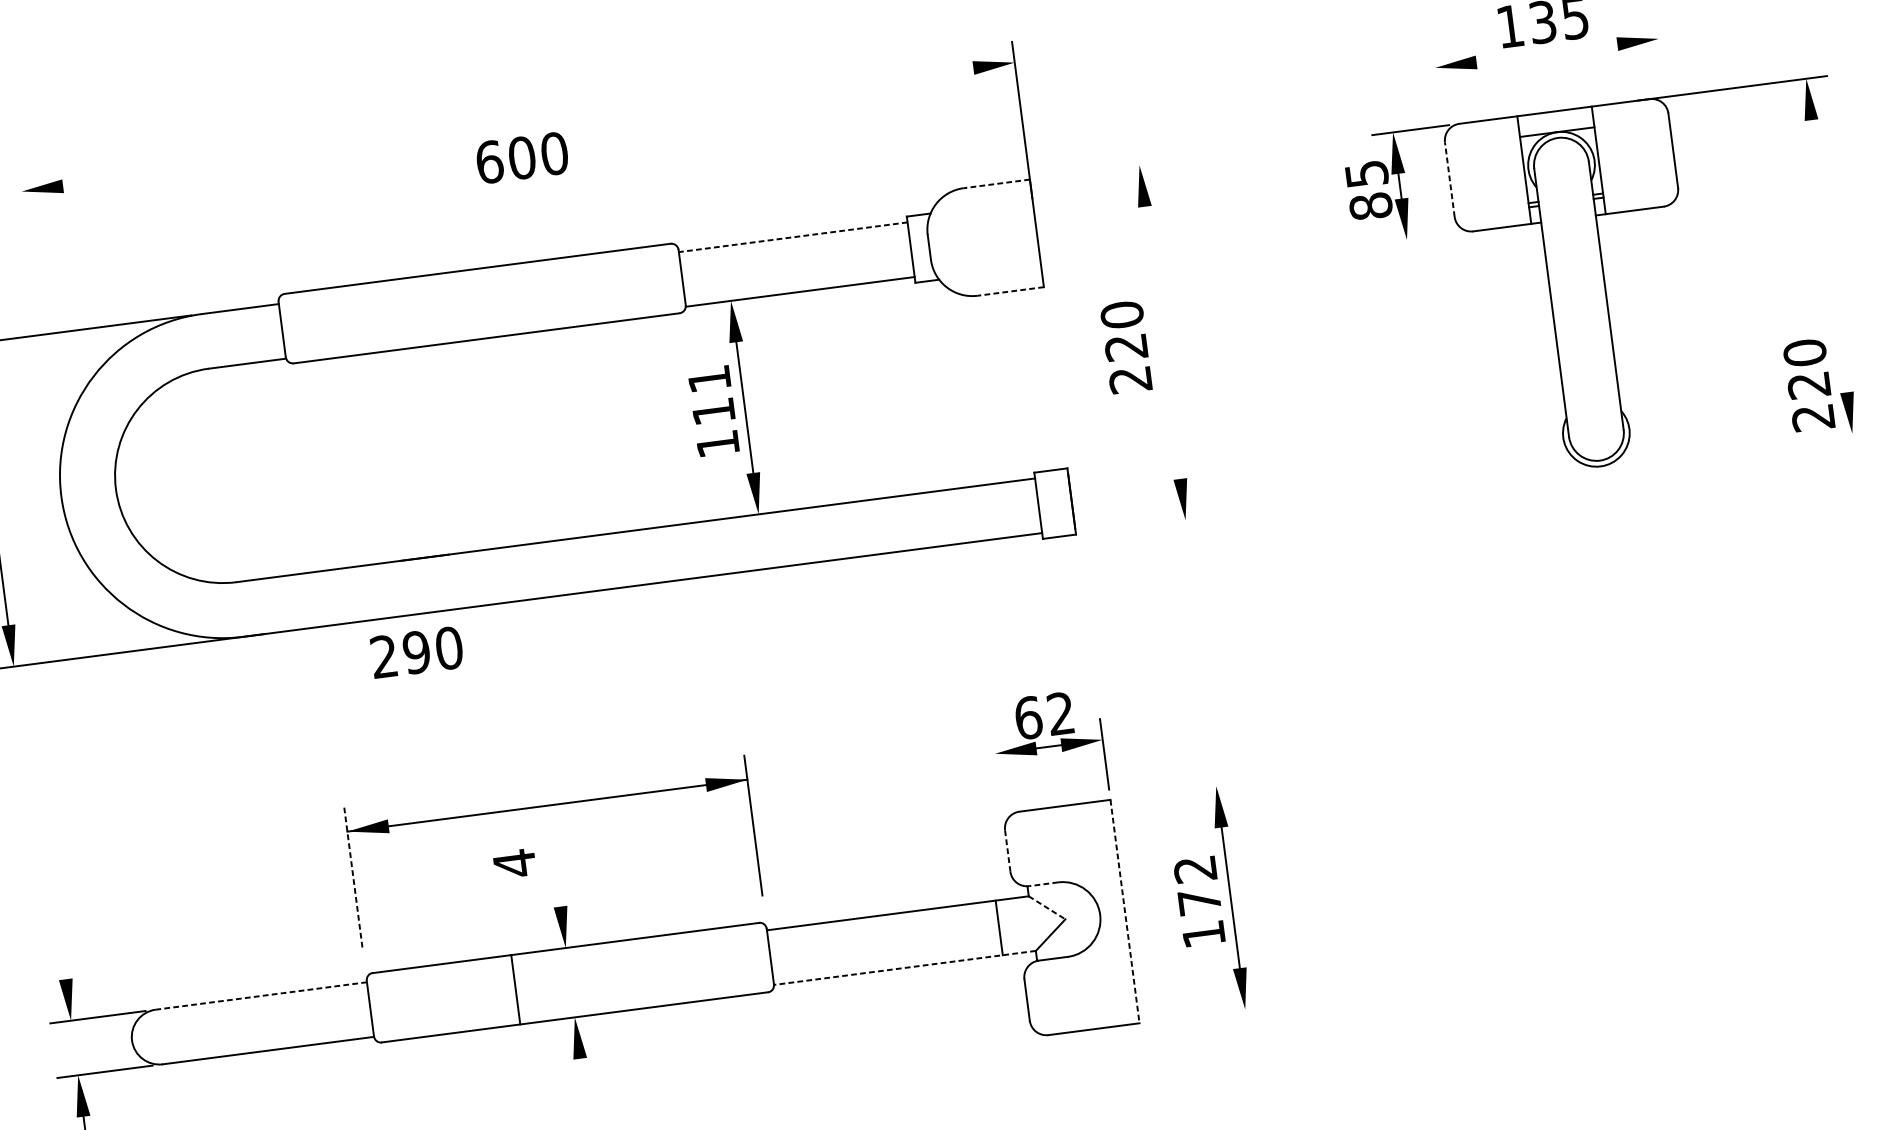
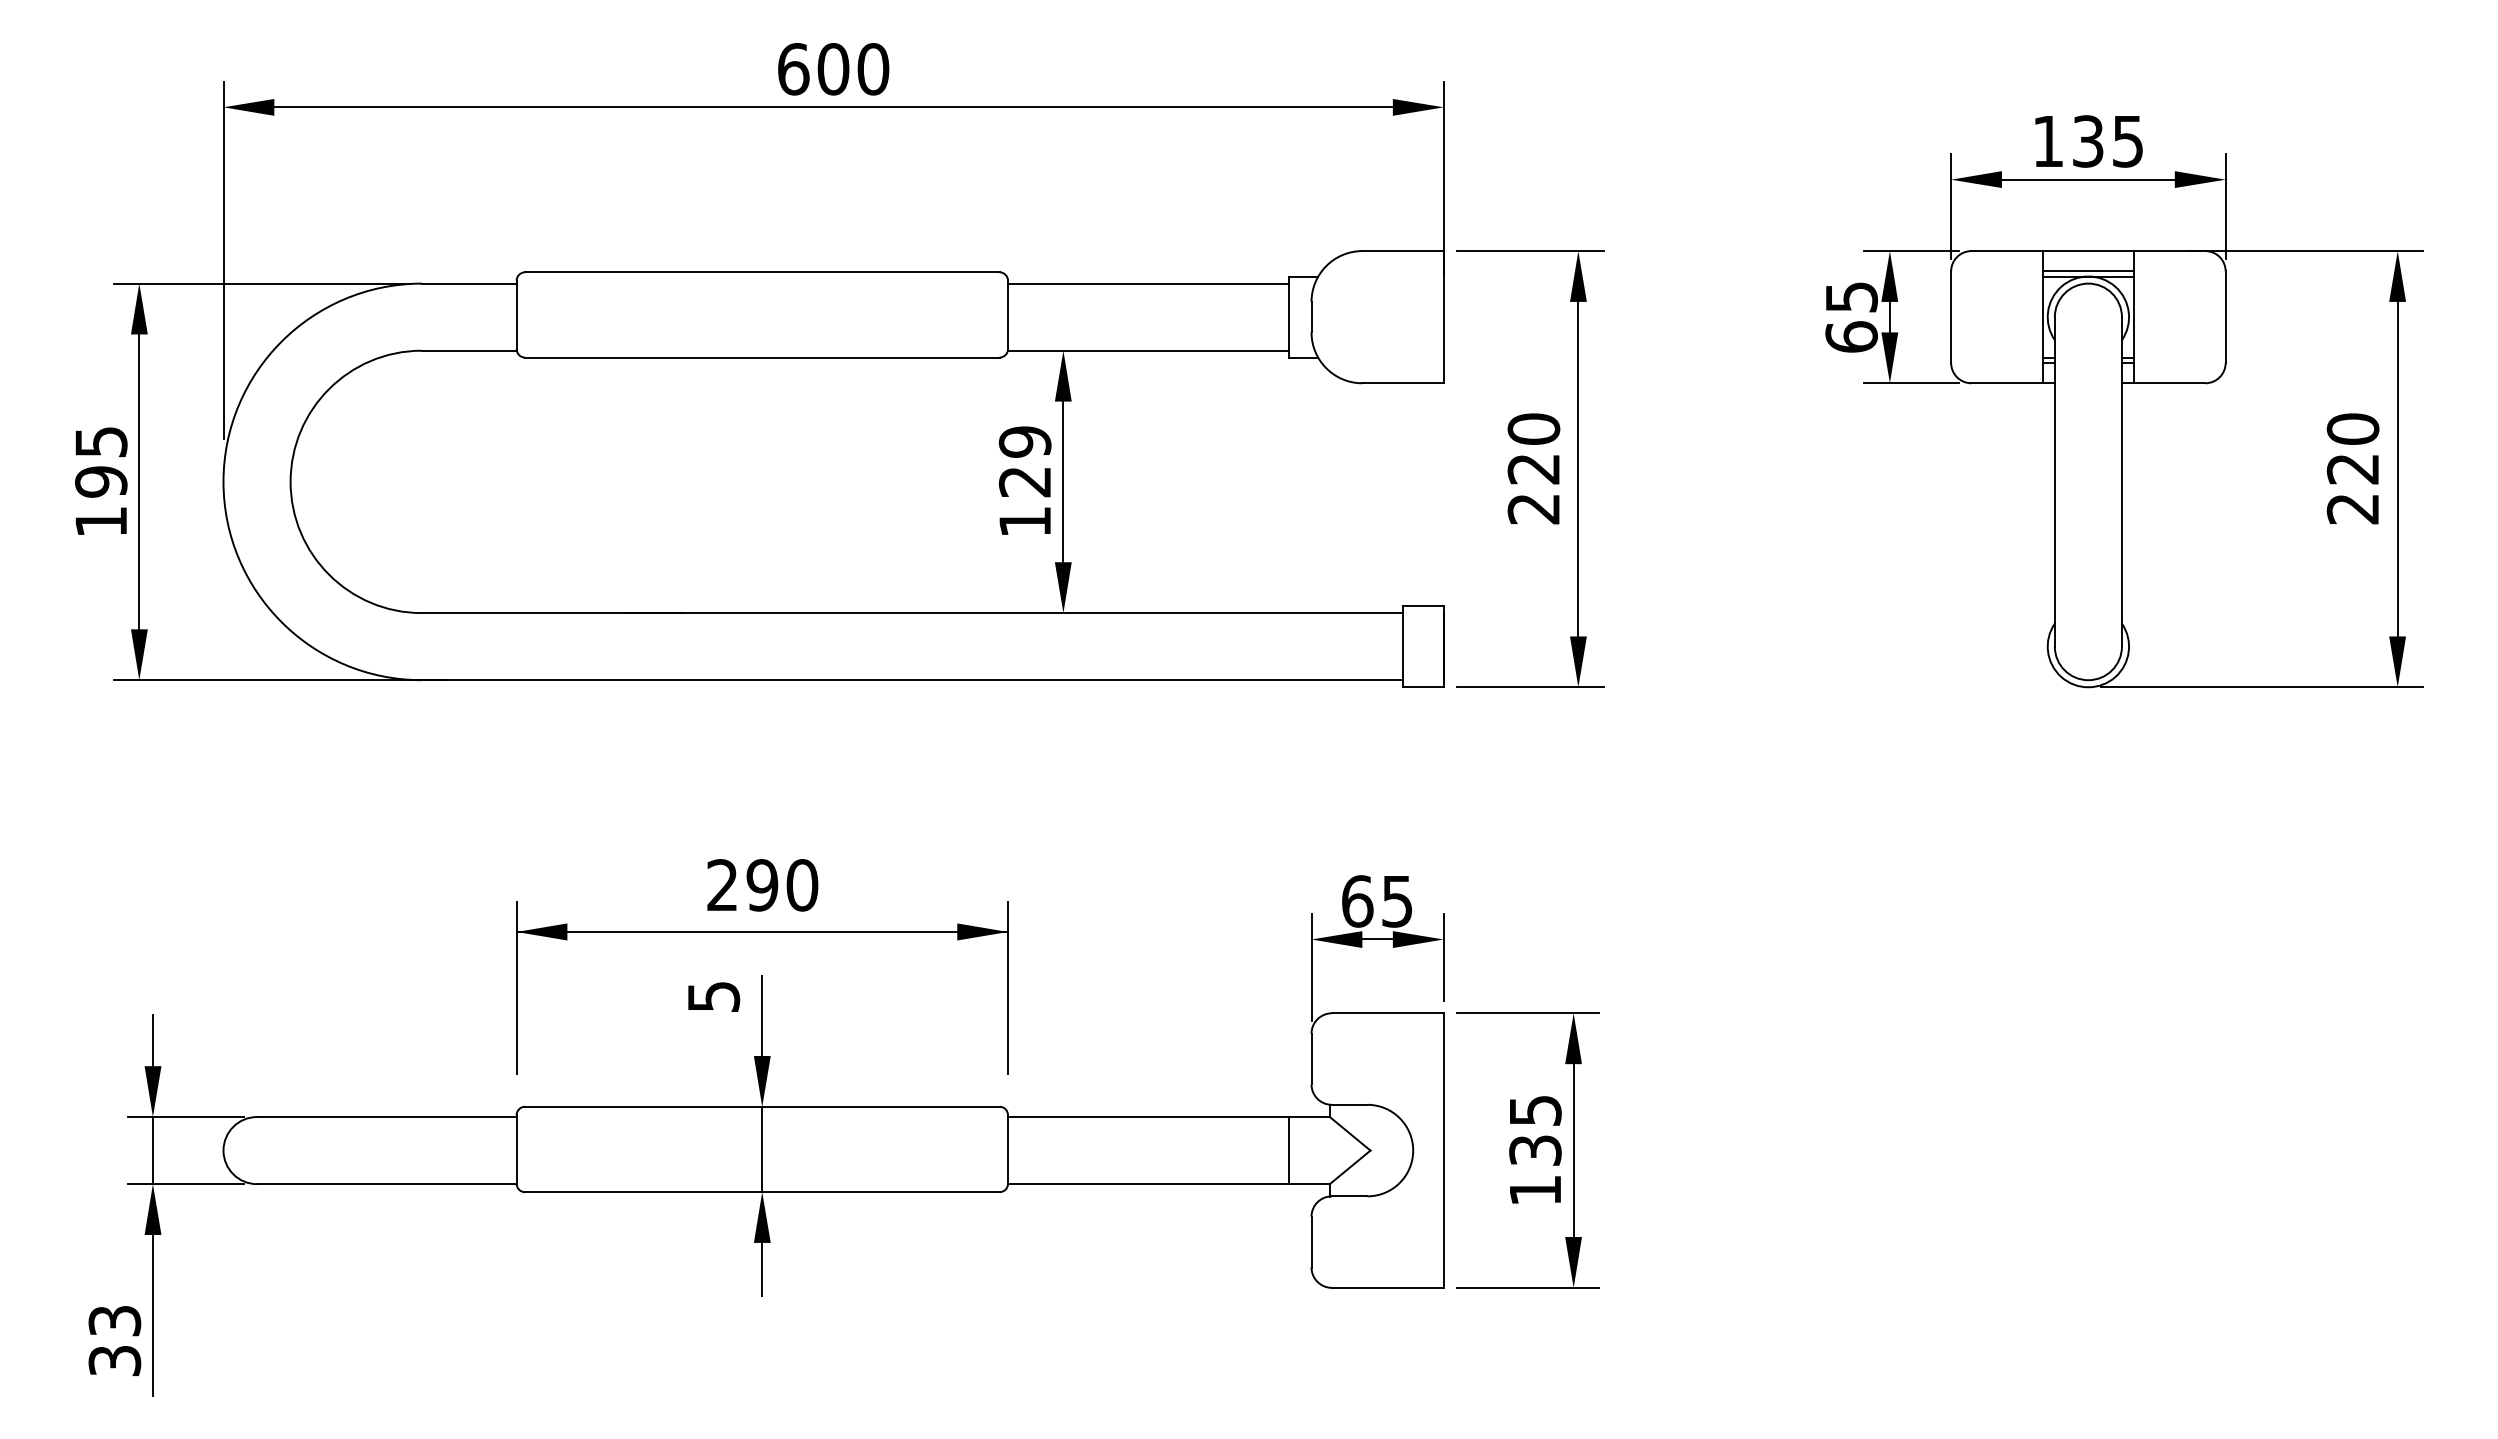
line: (1546, 53) -> (2087, 179), added
line: (1661, 60) -> (2225, 206), added
line: (1438, 89) -> (1951, 206), added
line: (518, 127) -> (833, 107), added
line: (1556, 128) -> (2088, 271), added
text: (522, 158) -> (833, 69), moved
line: (1099, 170) -> (1529, 251), added
line: (1450, 179) -> (1951, 317), dashed -> solid
line: (997, 184) -> (1403, 251), dashed -> solid
text: (1370, 206) -> (1851, 336), 85 -> 65
line: (793, 237) -> (1148, 283), dashed -> solid
line: (1424, 237) -> (1911, 383), added
line: (1829, 255) -> (2397, 468), added
line: (1011, 291) -> (1403, 383), dashed -> solid
line: (37, 316) -> (223, 260), added
line: (1162, 342) -> (1578, 468), added
text: (1808, 384) -> (2352, 468), moved
text: (711, 395) -> (1024, 461), 111 -> 129
line: (1742, 448) -> (2262, 687), added
line: (1145, 525) -> (1529, 687), added
text: (416, 652) -> (762, 885), moved
text: (1060, 713) -> (1396, 901), 62 -> 65
line: (998, 776) -> (1311, 967), added
line: (1178, 791) -> (1527, 1013), added
line: (1007, 851) -> (1311, 1059), dashed -> solid
text: (515, 863) -> (714, 996), 4 -> 5
line: (556, 874) -> (762, 1016), added
line: (353, 877) -> (516, 988), dashed -> solid
line: (1043, 884) -> (1349, 1104), dashed -> solid
text: (1197, 885) -> (1535, 1130), 172 -> 135
line: (1047, 908) -> (1350, 1134), dashed -> solid
line: (1124, 912) -> (1443, 1151), dashed -> solid
line: (62, 958) -> (152, 1040), added
line: (904, 968) -> (1168, 1184), dashed -> solid
line: (516, 989) -> (762, 1149), moved
line: (261, 996) -> (386, 1117), dashed -> solid
line: (1207, 1014) -> (1527, 1287), added
line: (74, 1047) -> (152, 1150), added
line: (583, 1079) -> (762, 1268), added

